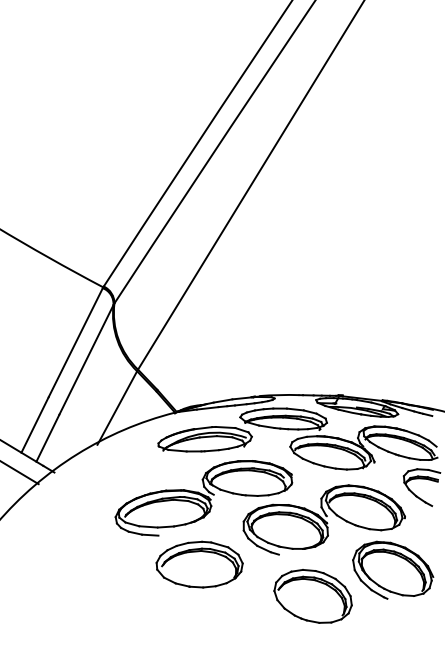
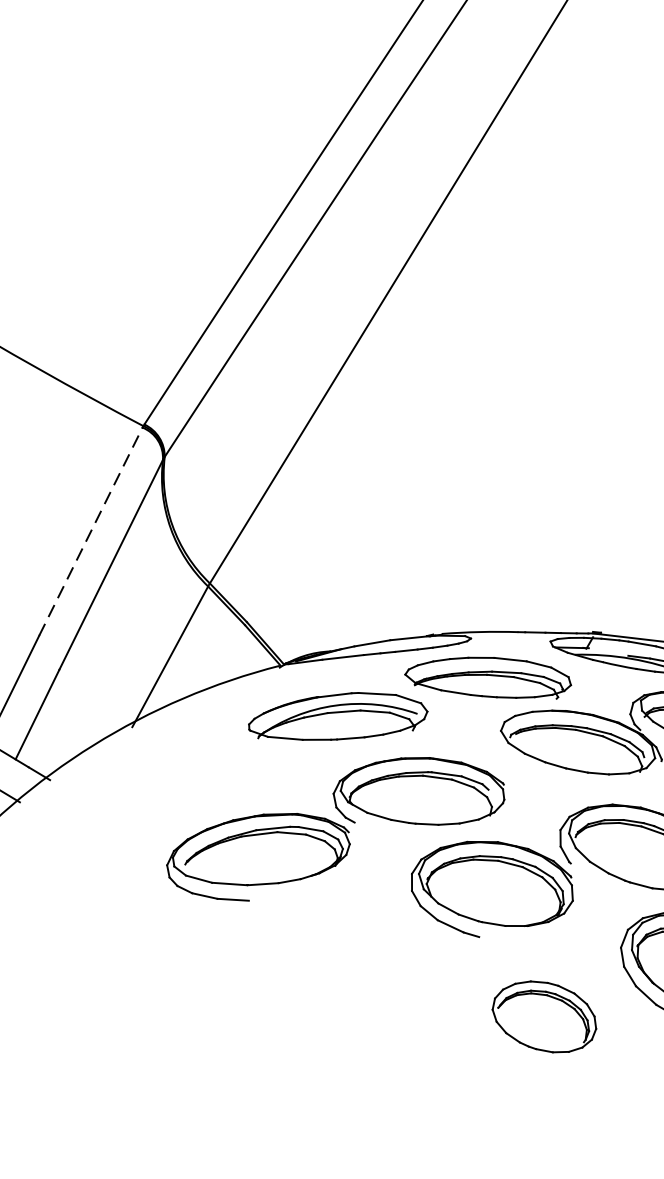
line: (75, 342) -> (90, 531), solid -> dashed
part: (199, 564) -> (327, 955), removed
part: (312, 596) -> (543, 1017), size x0.7

